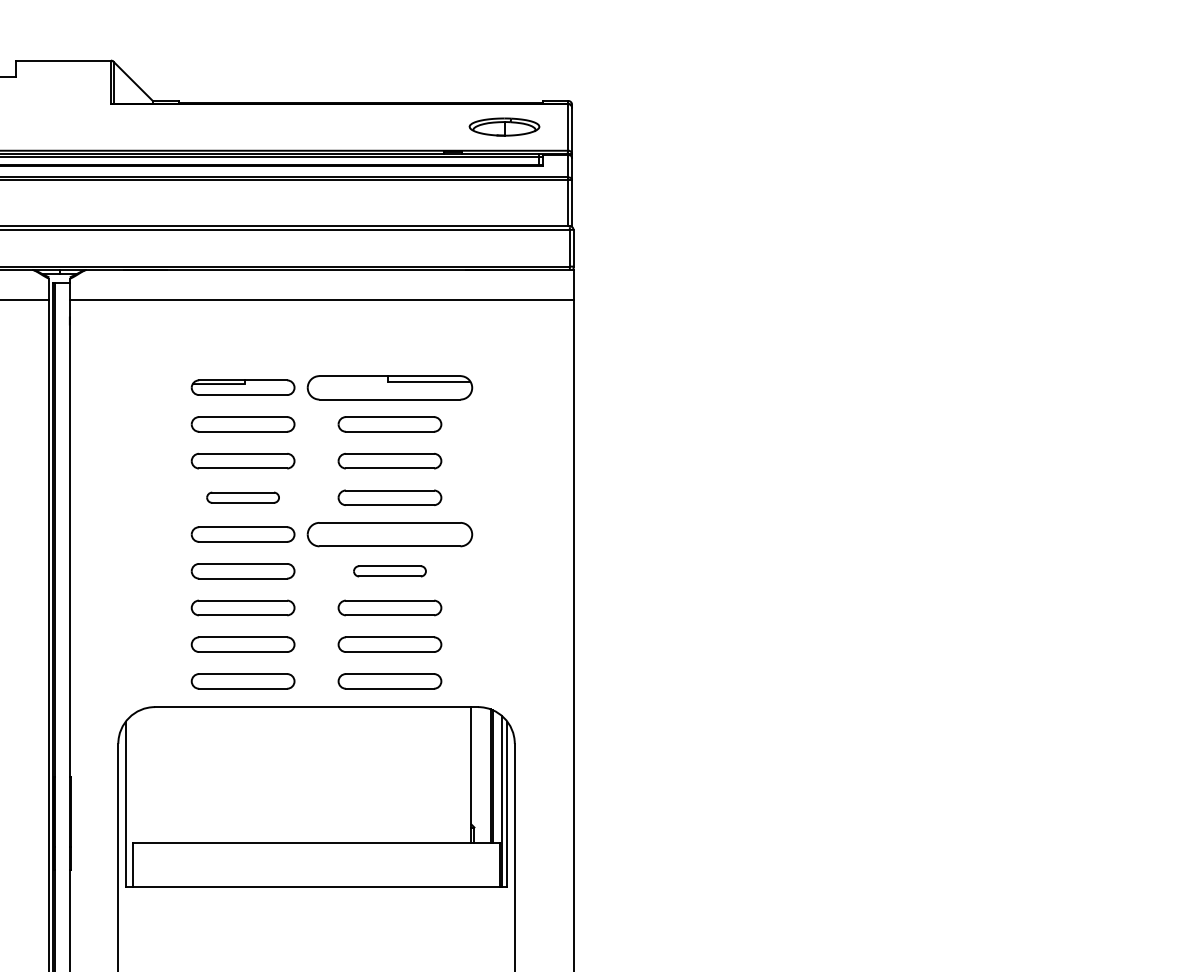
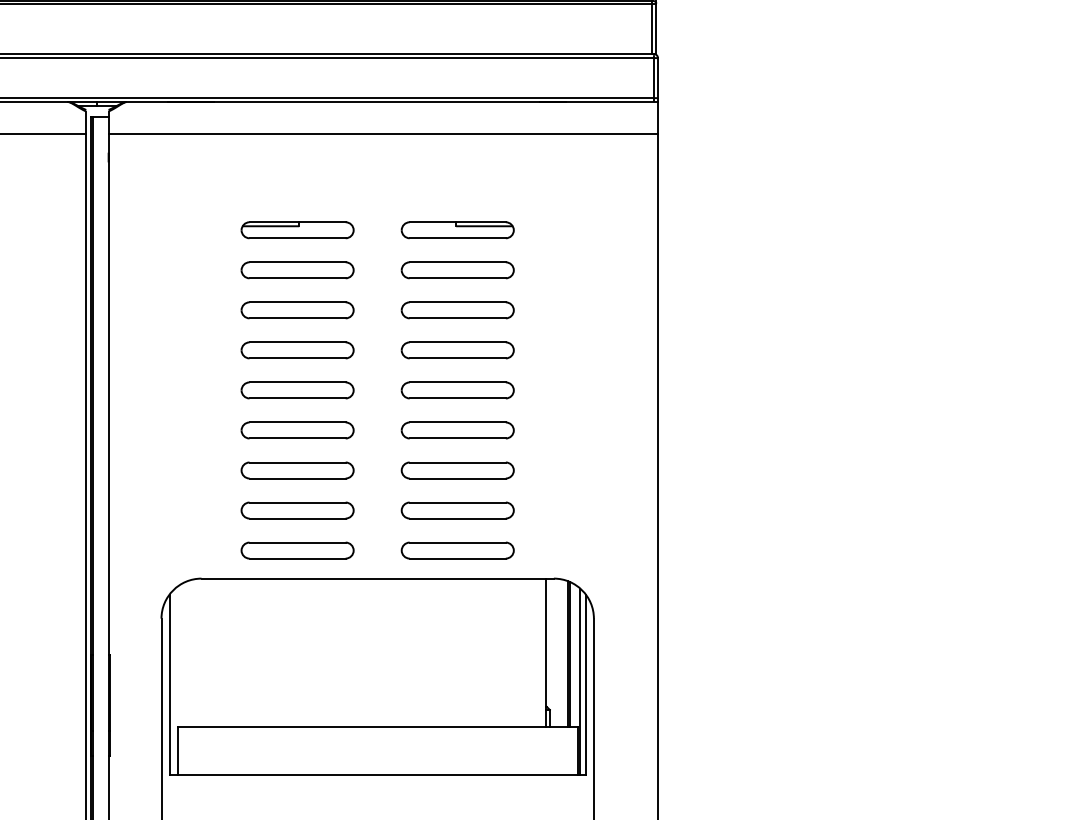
part: (389, 387) -> (457, 230), size x0.62
part: (242, 497) -> (296, 350), size x1.43
part: (389, 534) -> (457, 390), size x0.62
part: (389, 571) -> (457, 430), size x1.43

